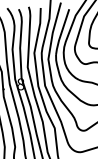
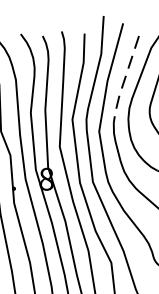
line: (61, 33) -> (124, 82), solid -> dashed

